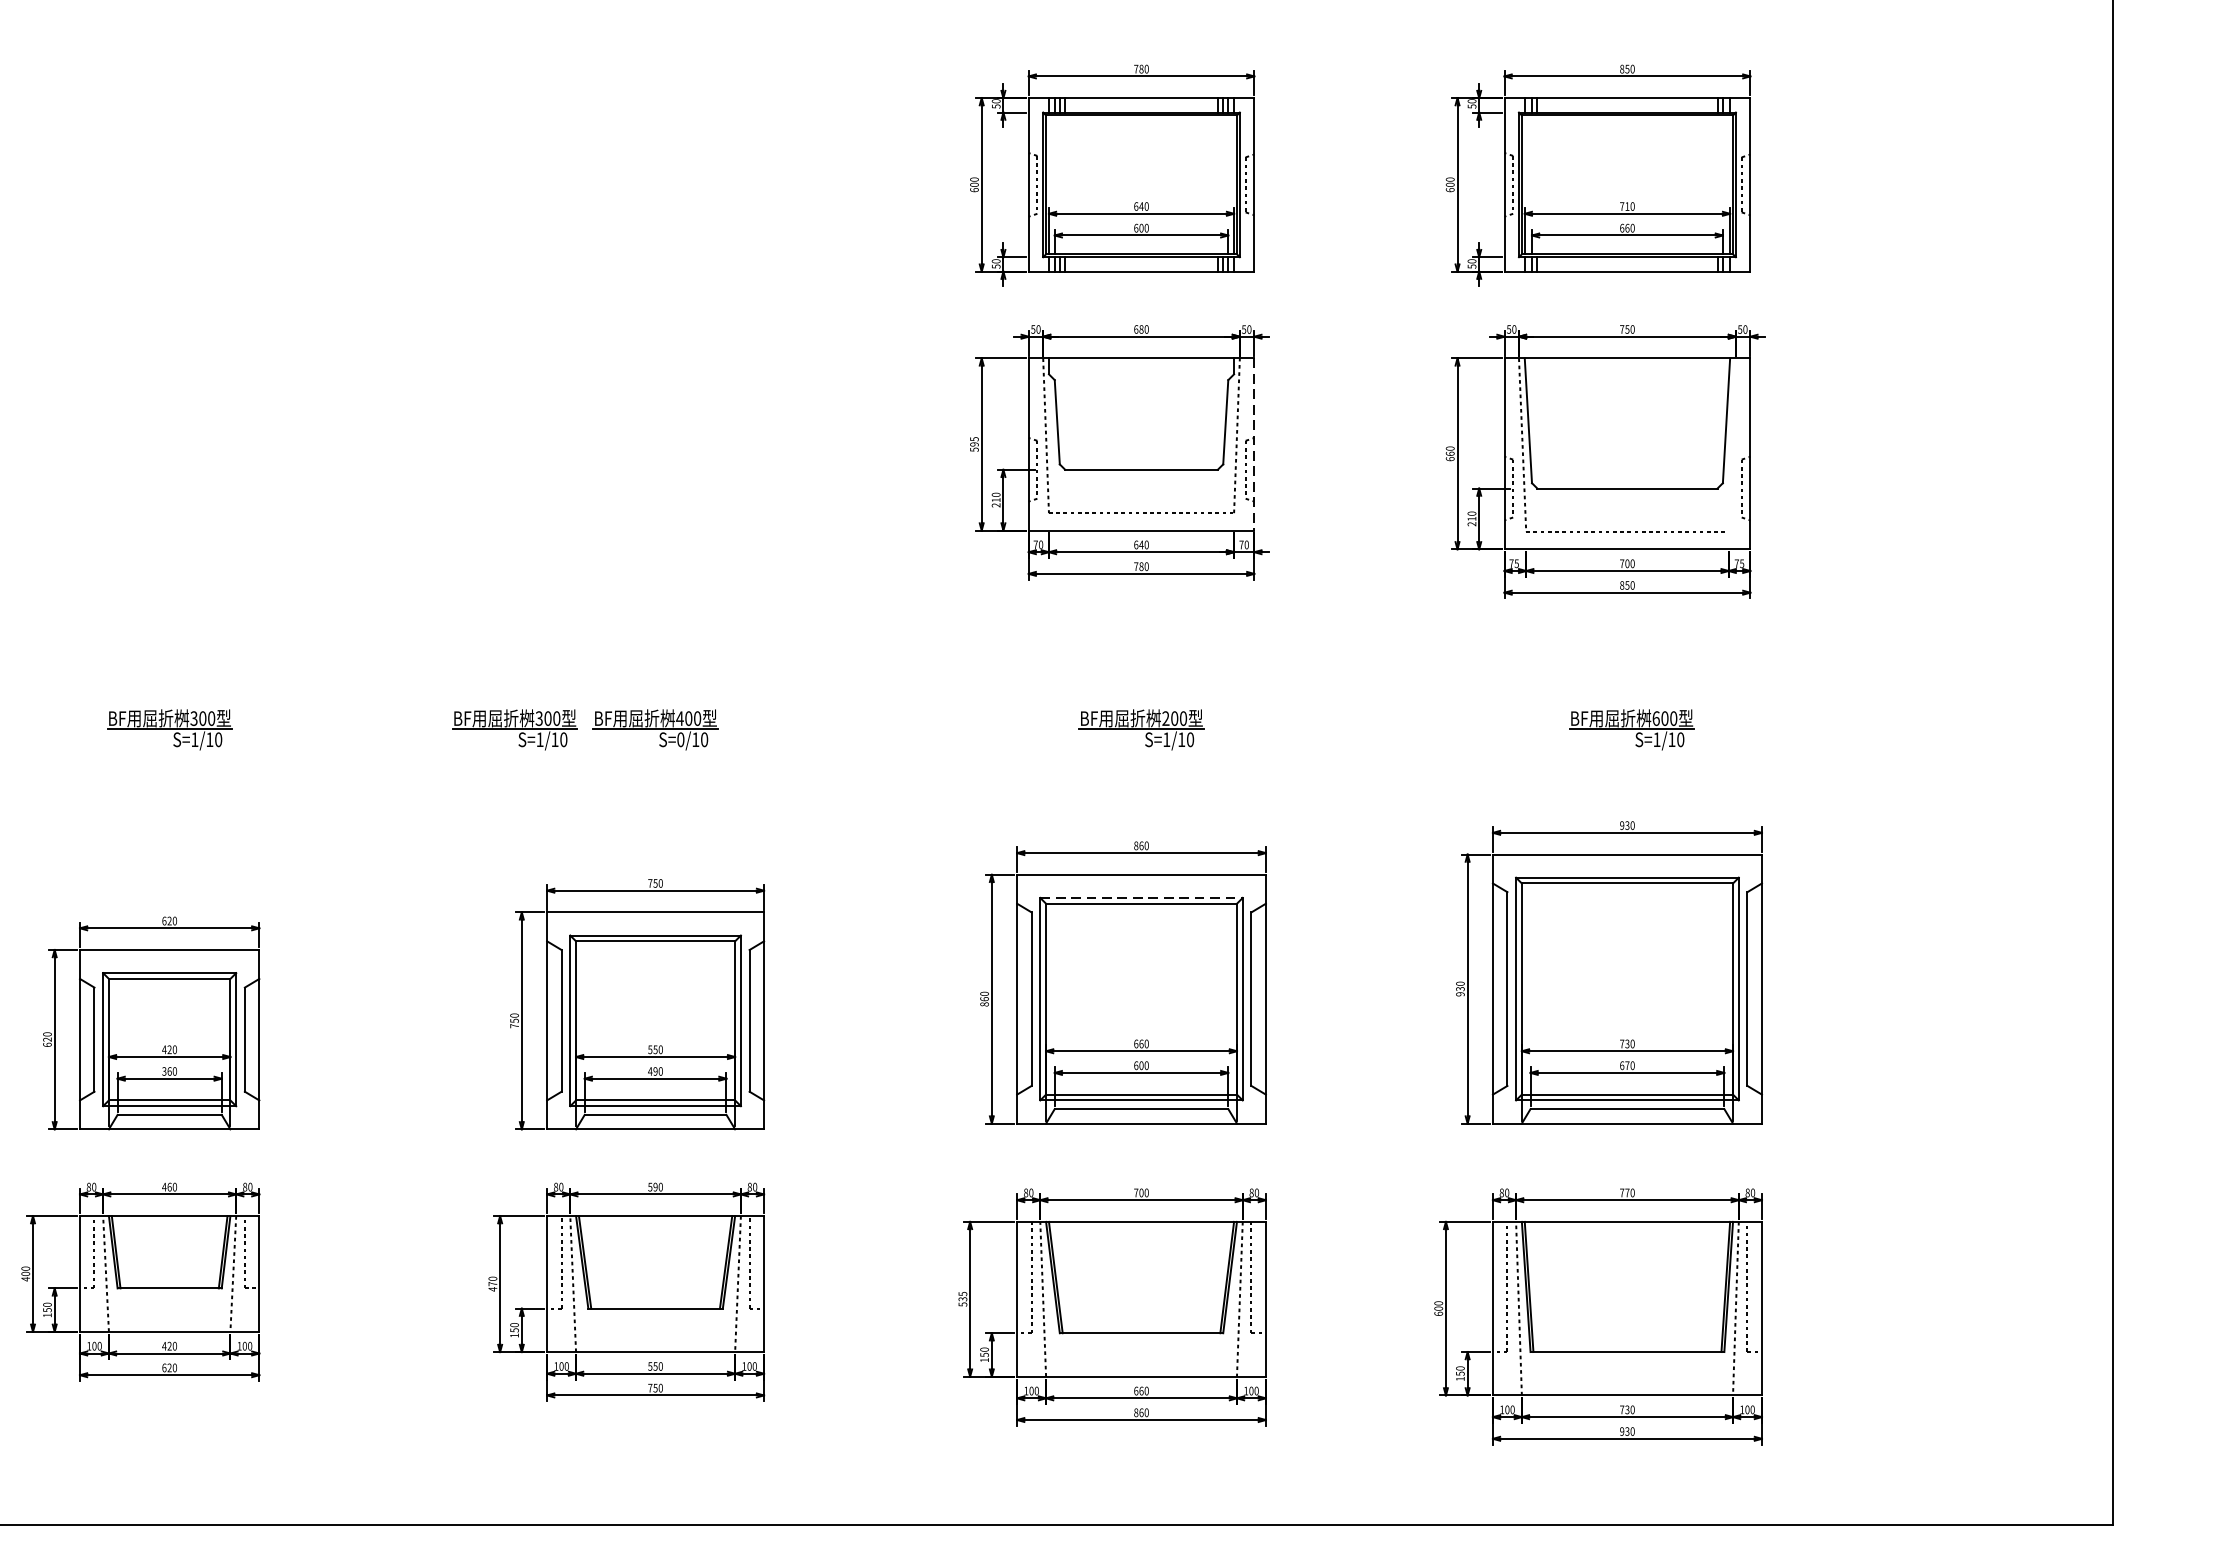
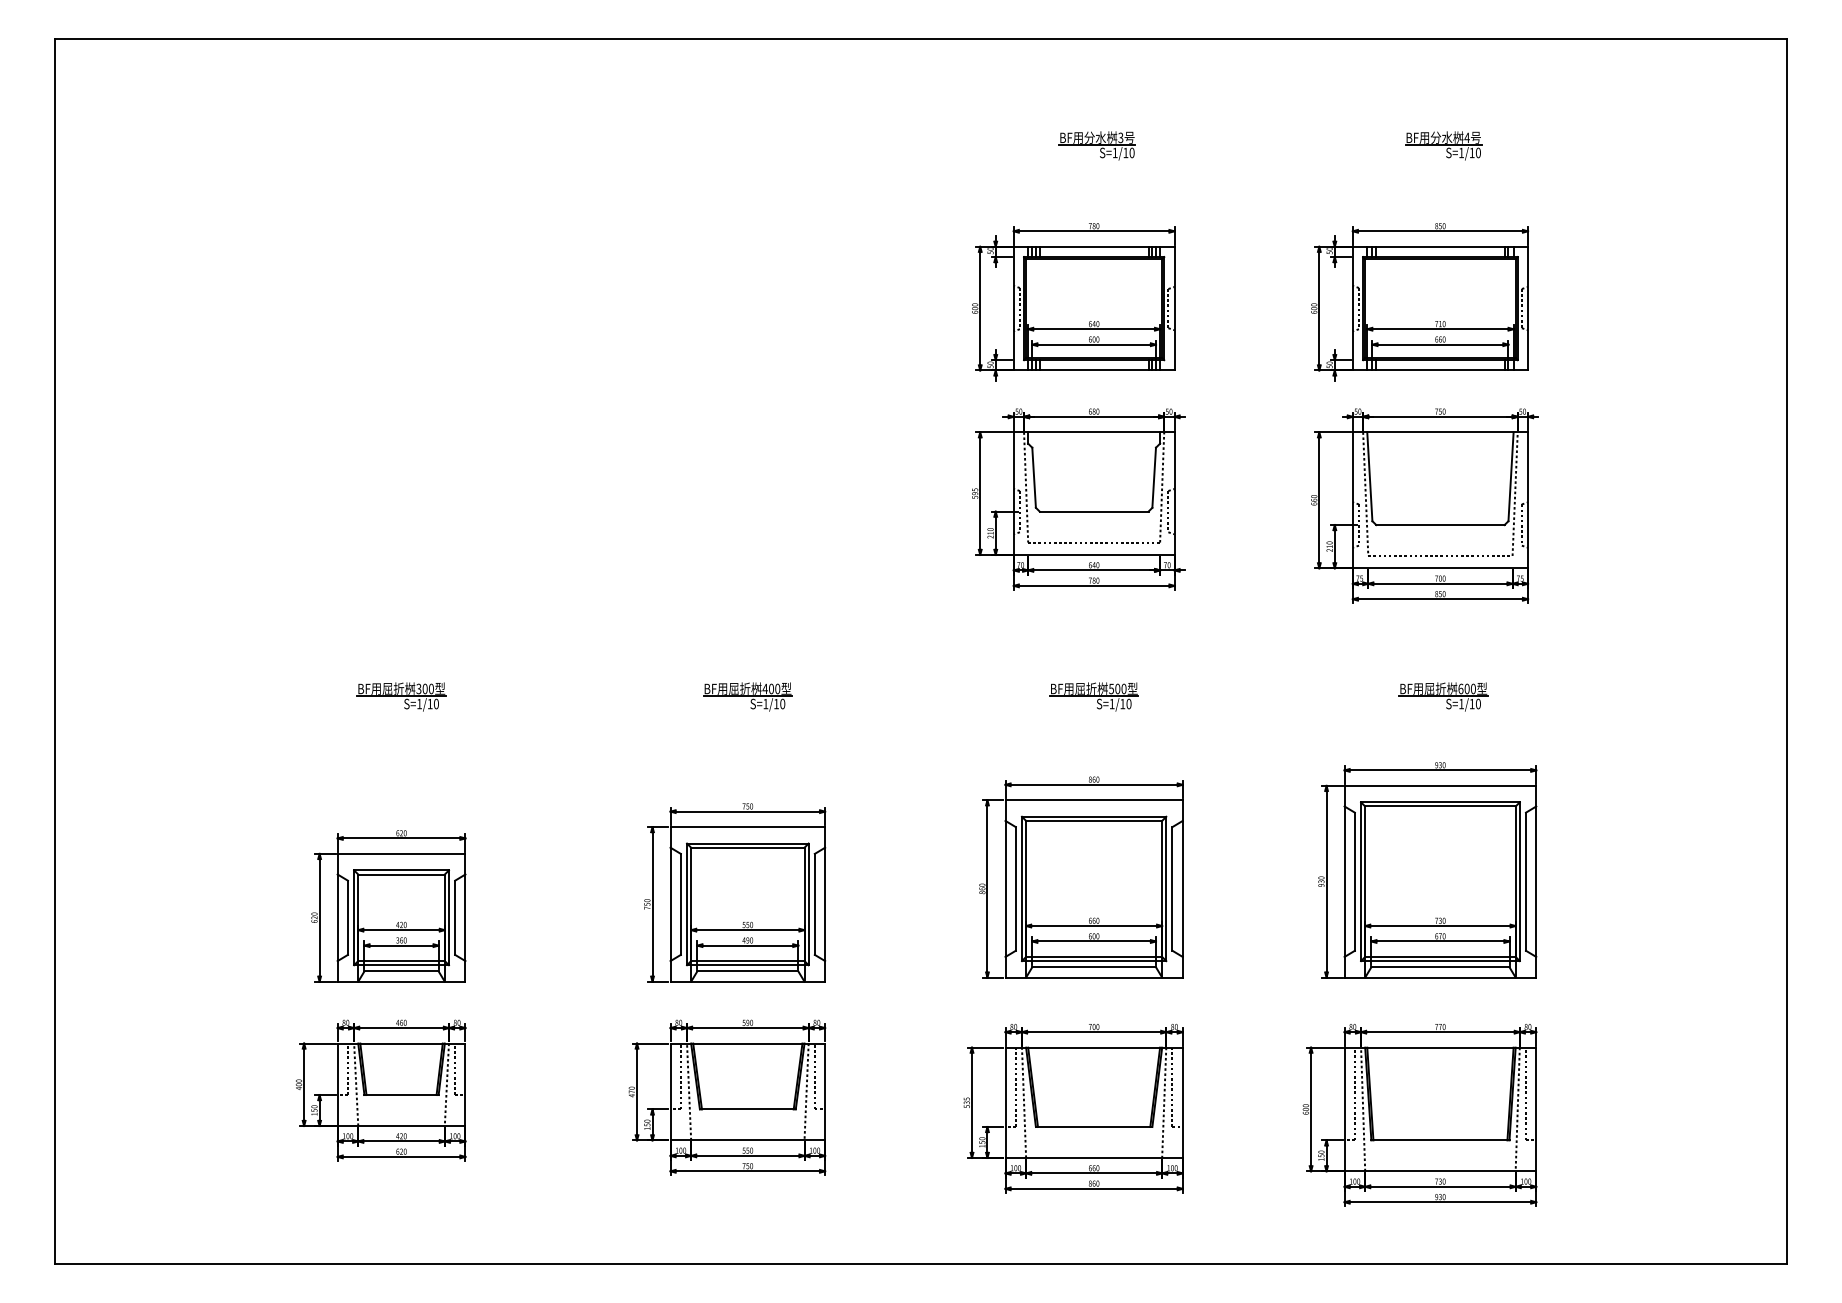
line: (1731, 444) -> (1514, 493), added
line: (1254, 445) -> (1174, 494), dashed -> solid
text: (1165, 717) -> (1111, 688), 200 -> 500
part: (514, 729) -> (647, 696), removed
text: (680, 738) -> (765, 703), S=0/10 -> S=1/10
line: (1142, 897) -> (1094, 816), dashed -> solid

